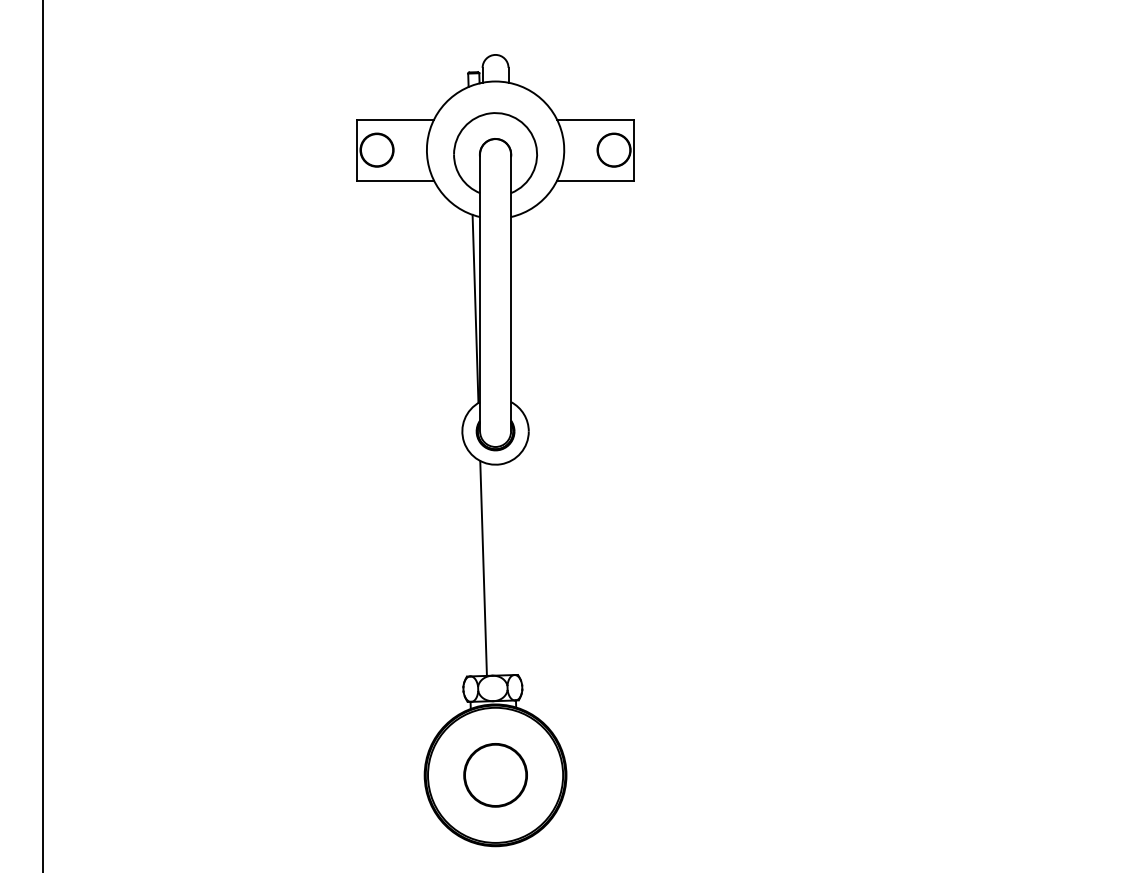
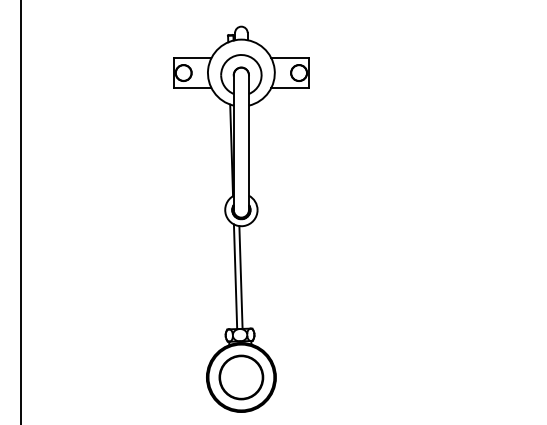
line: (493, 569) -> (240, 277), added
part: (495, 775) -> (241, 377), size x1.43

